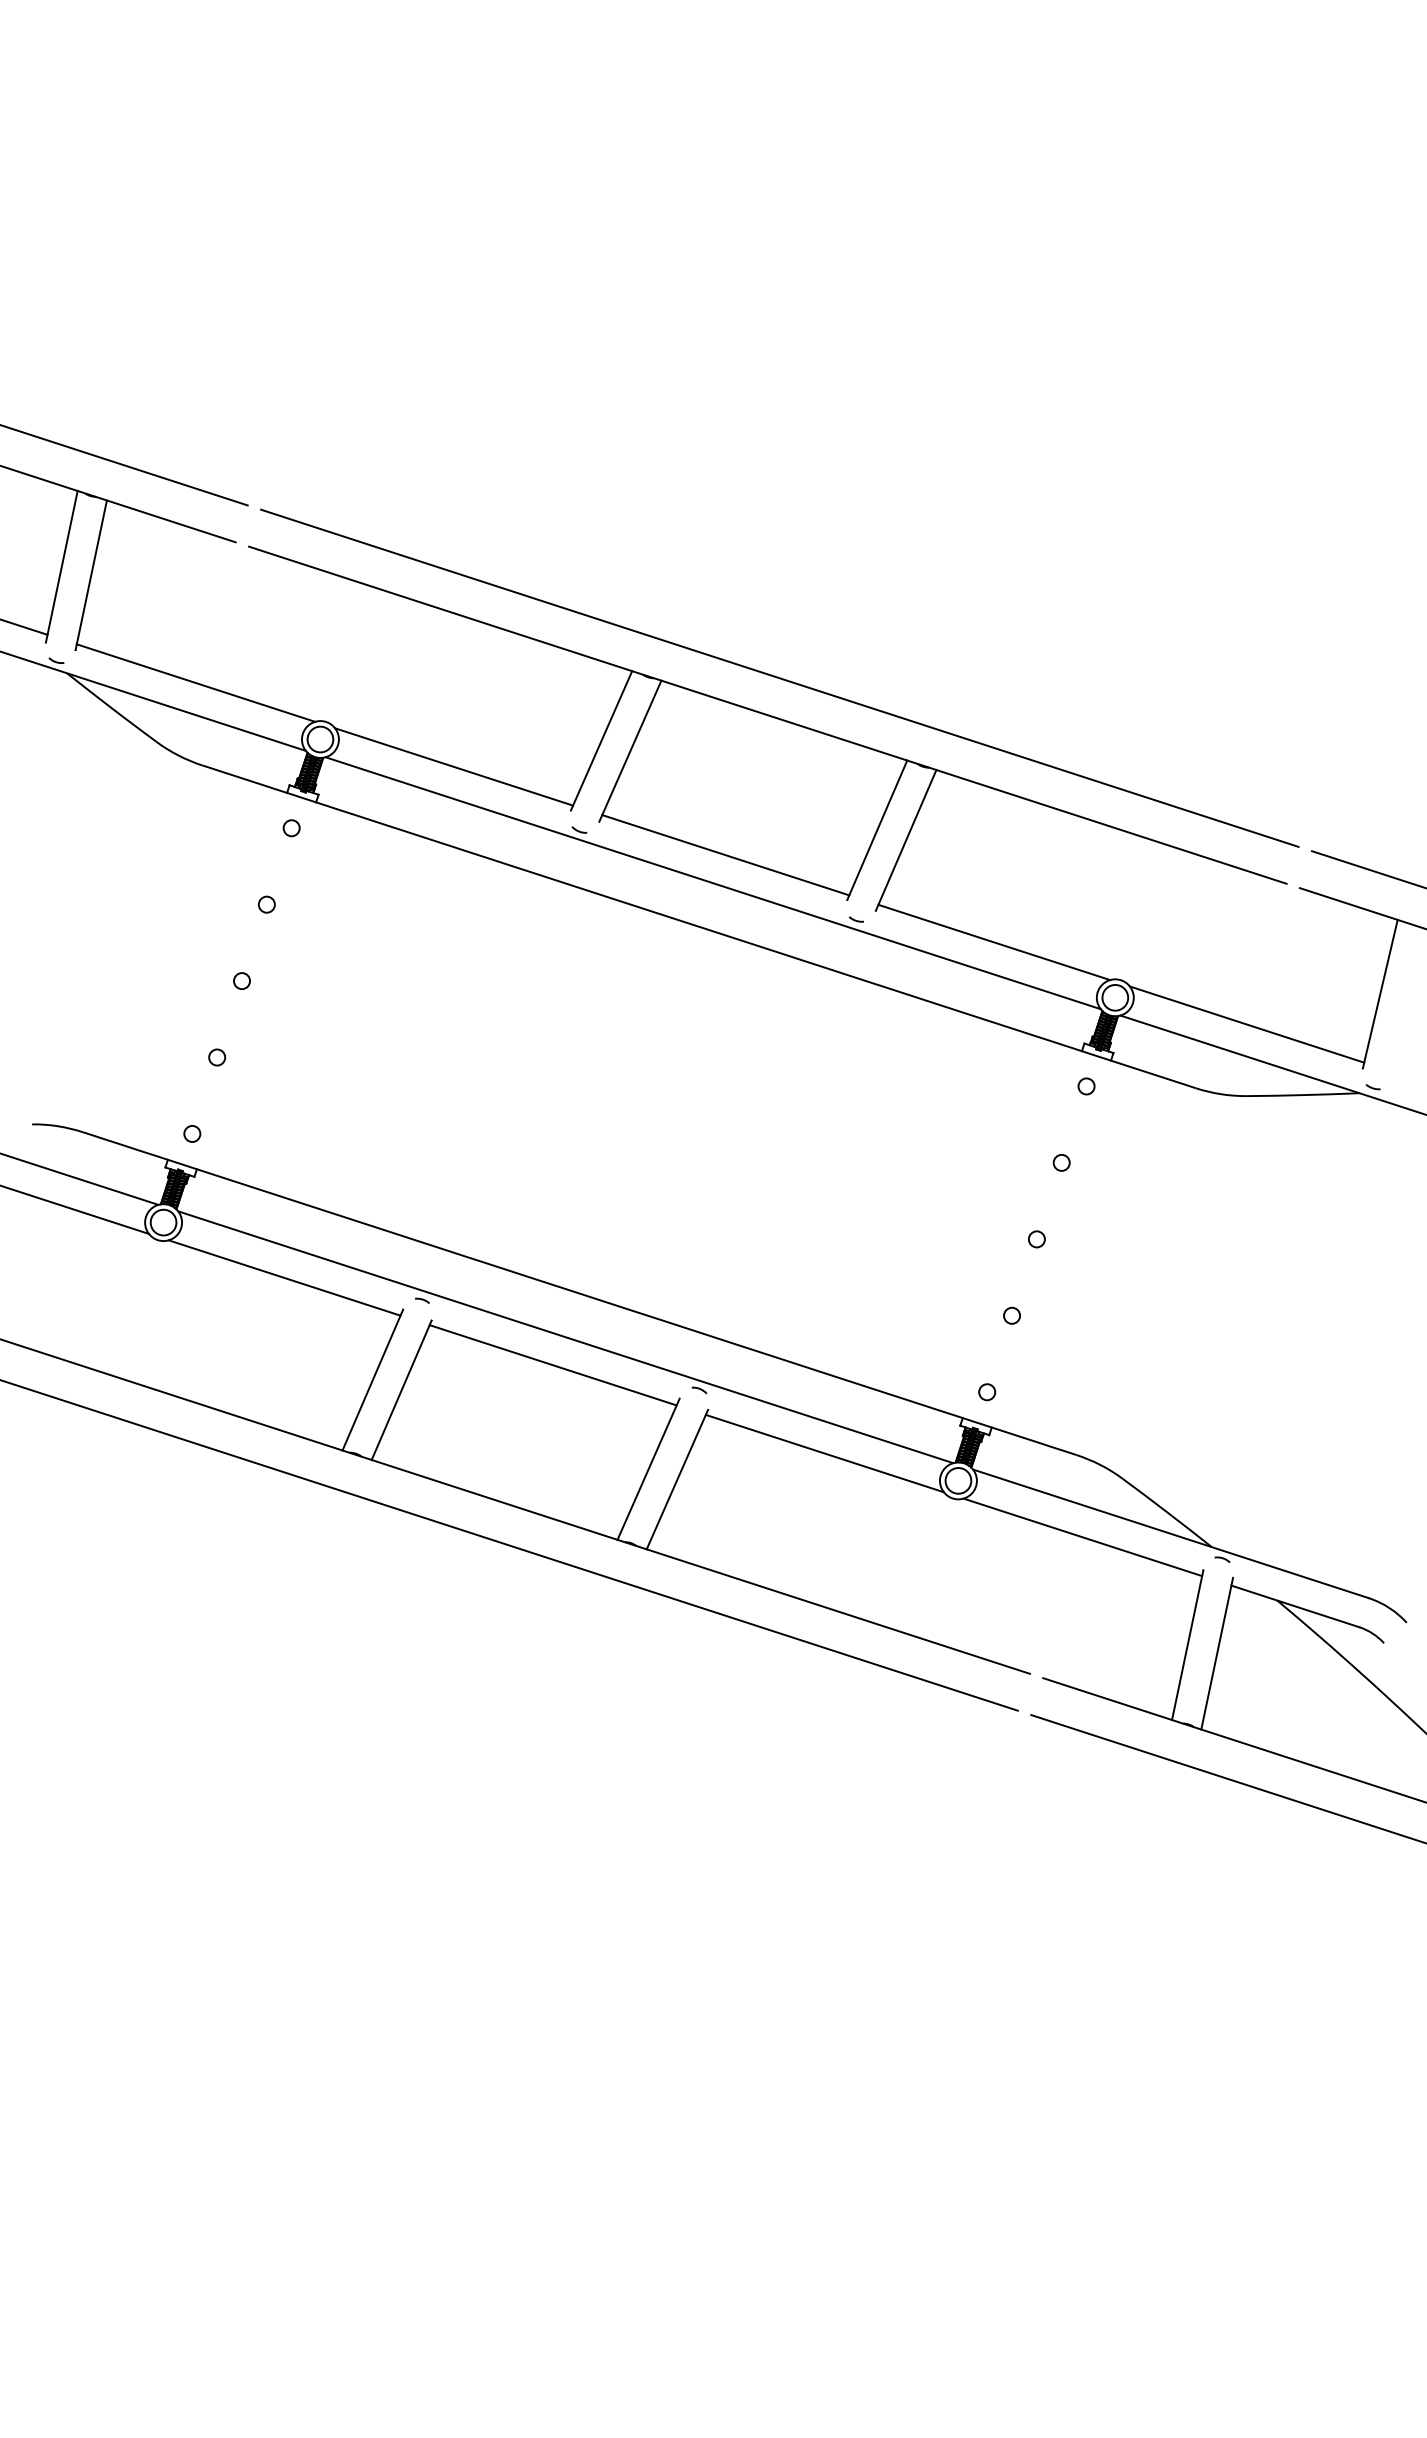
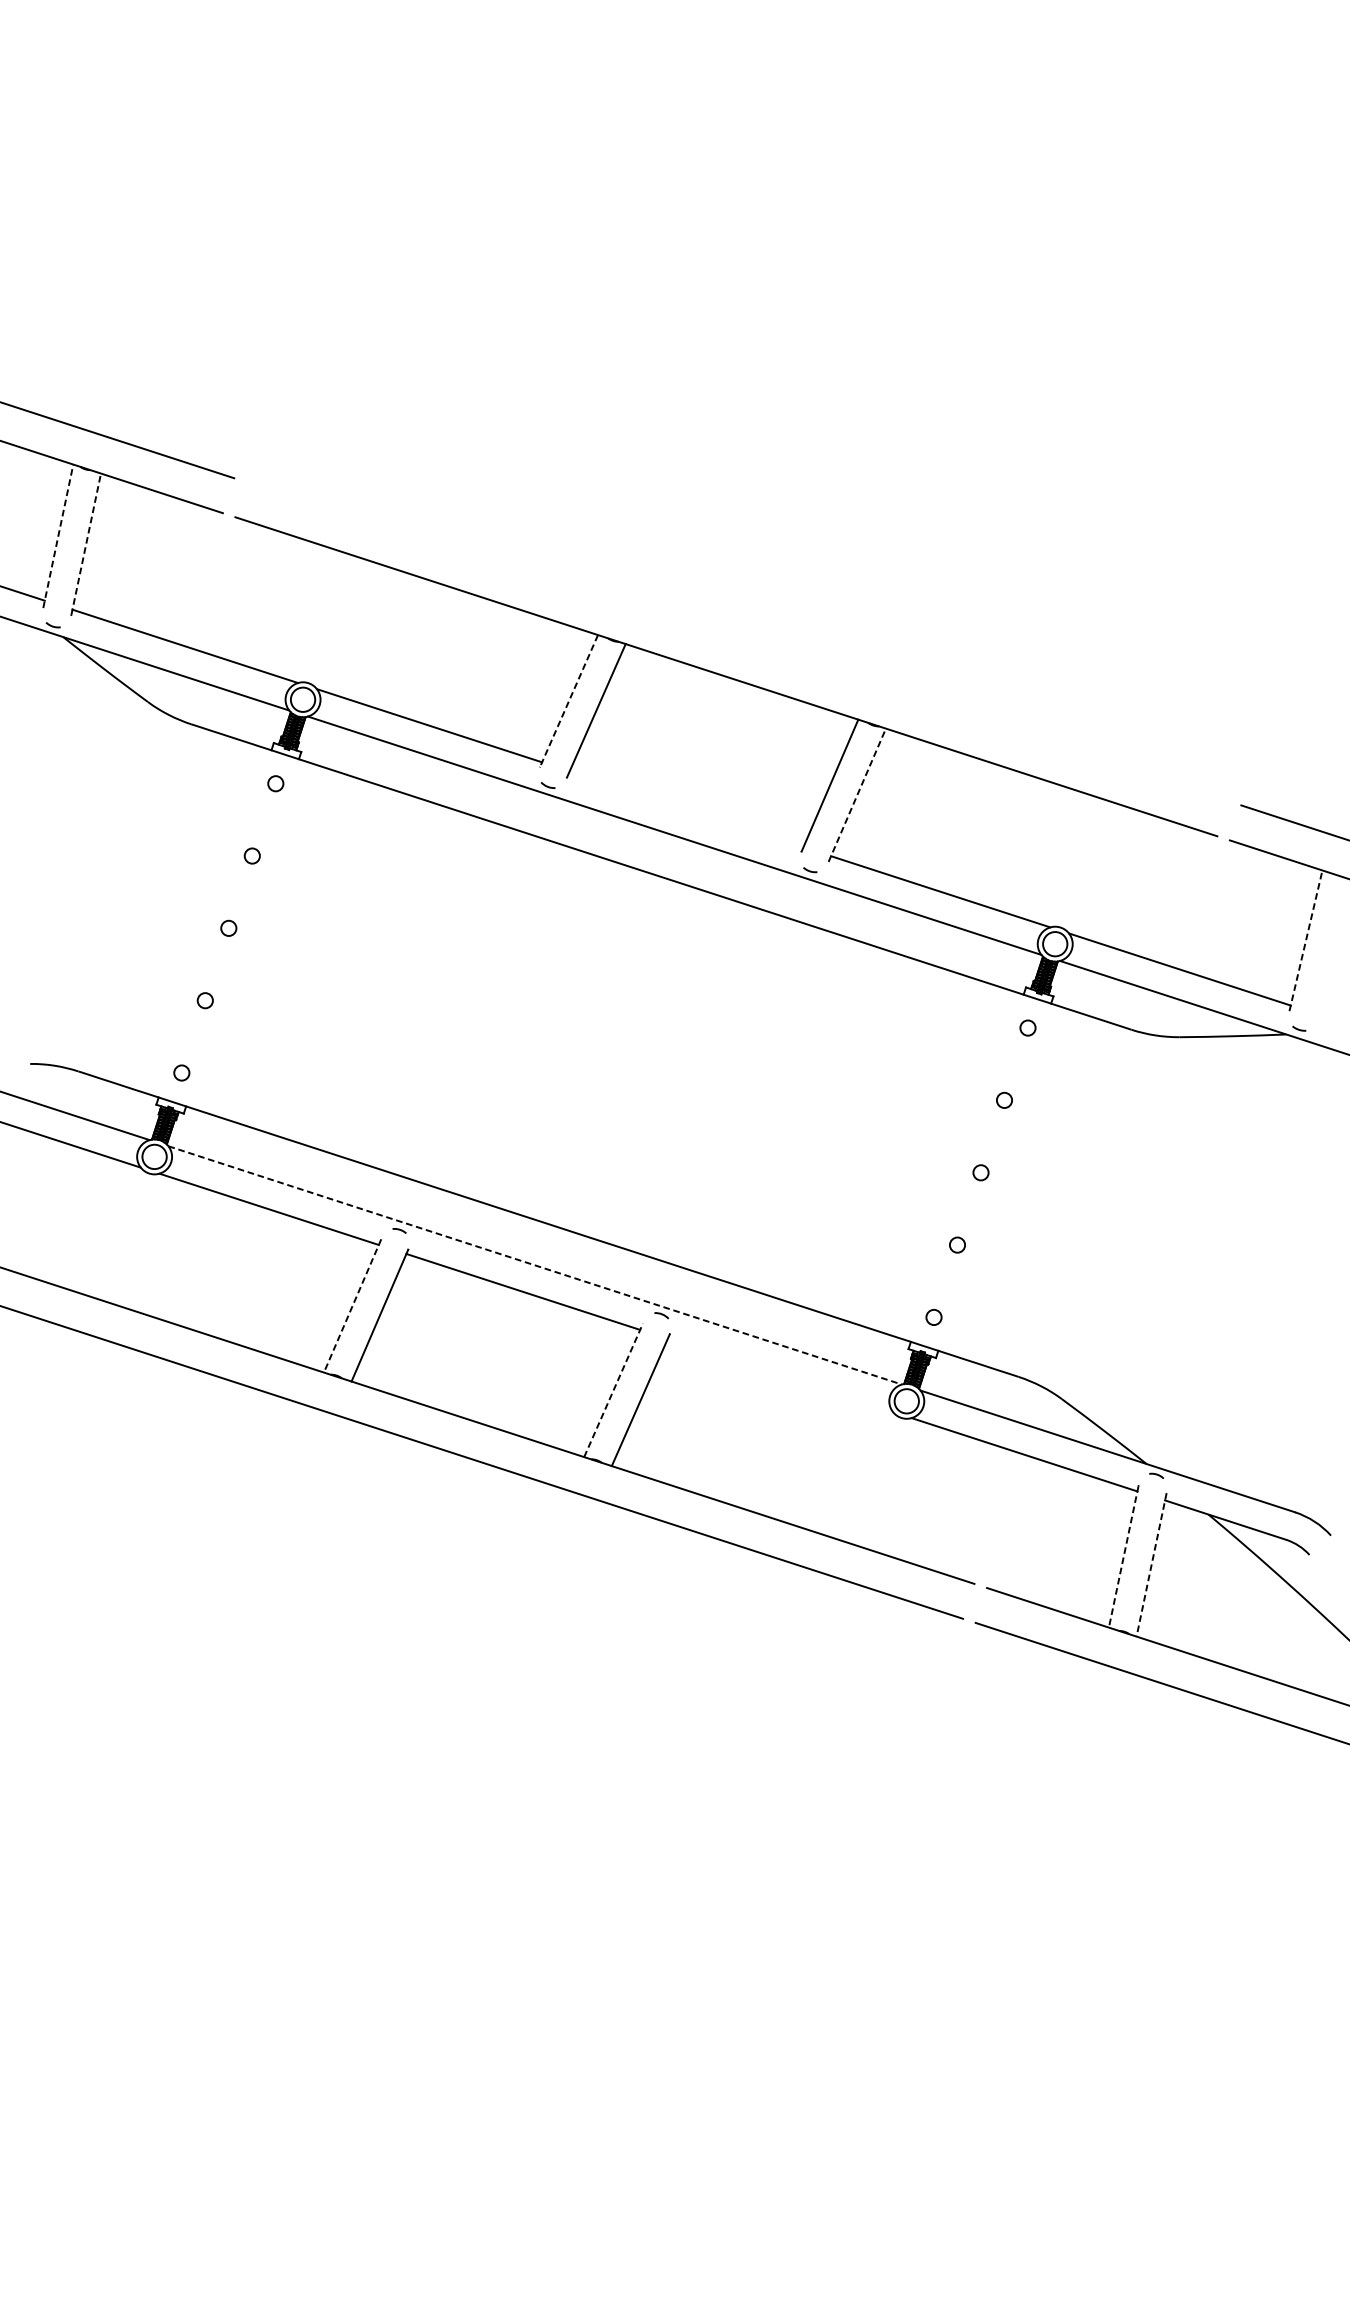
line: (61, 566) -> (58, 536), solid -> dashed
line: (91, 574) -> (86, 543), solid -> dashed
line: (779, 677) -> (737, 641), removed
line: (601, 741) -> (569, 701), solid -> dashed
line: (906, 840) -> (857, 795), solid -> dashed
line: (725, 855) -> (686, 809), removed
line: (1380, 993) -> (1306, 940), solid -> dashed
line: (566, 1337) -> (535, 1265), solid -> dashed
line: (372, 1380) -> (352, 1306), solid -> dashed
line: (824, 1453) -> (780, 1375), removed
line: (648, 1468) -> (613, 1389), solid -> dashed
line: (1187, 1645) -> (1123, 1557), solid -> dashed
line: (1217, 1654) -> (1151, 1565), solid -> dashed

